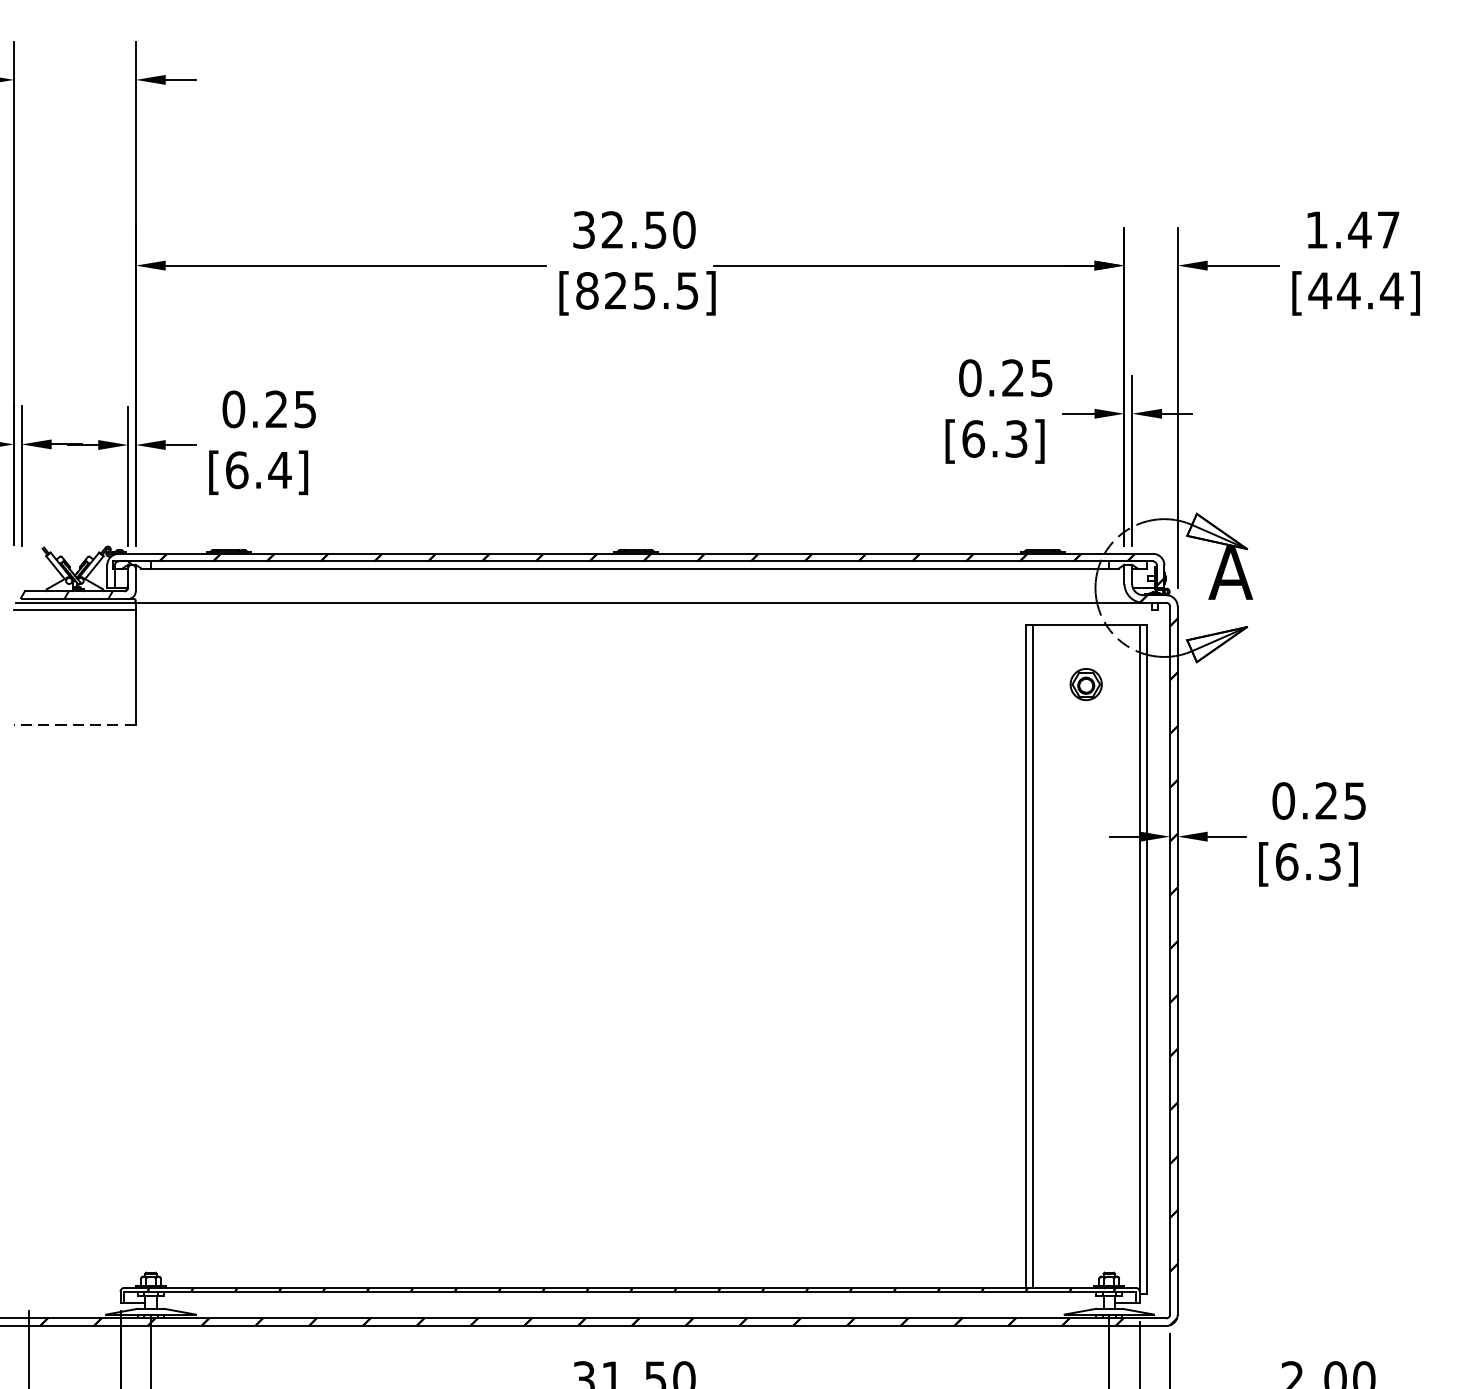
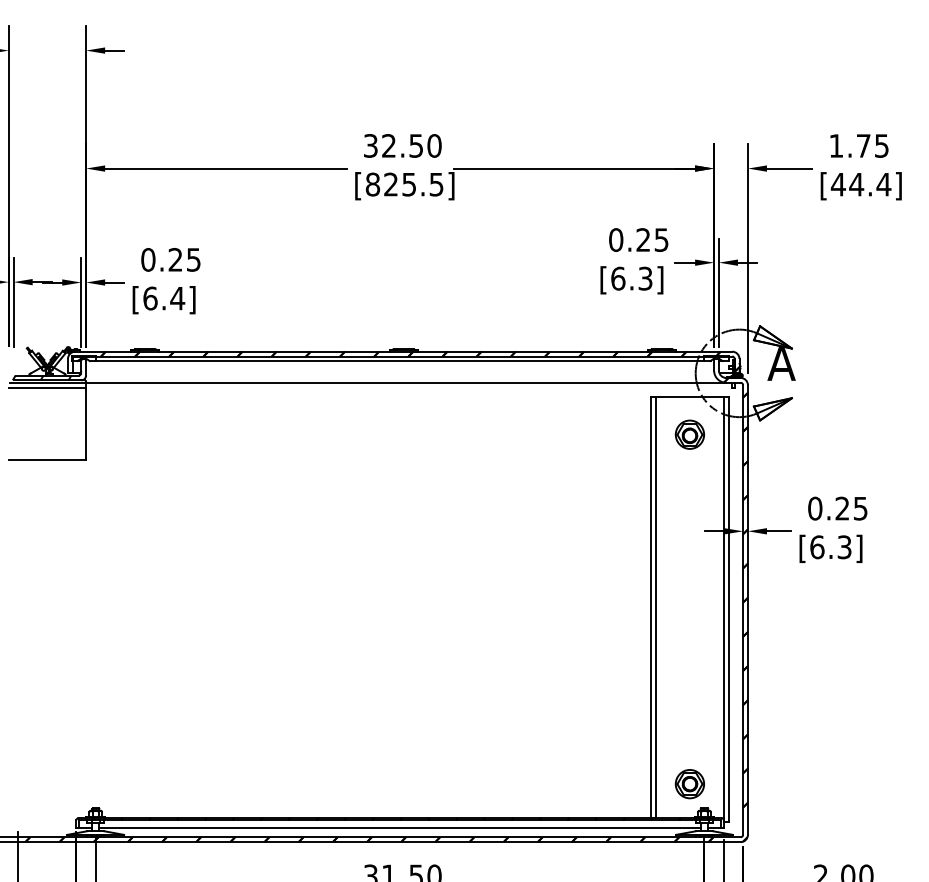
text: (1373, 229) -> (872, 145), 1.47 -> 1.75
part: (1085, 684) -> (689, 434), size x1.43
line: (75, 725) -> (47, 460), dashed -> solid
part: (1085, 1235) -> (689, 784), added
line: (629, 1302) -> (399, 827), added

